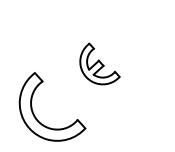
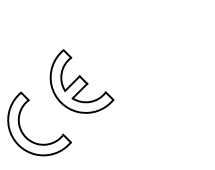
part: (99, 64) -> (81, 81), size x1.67

